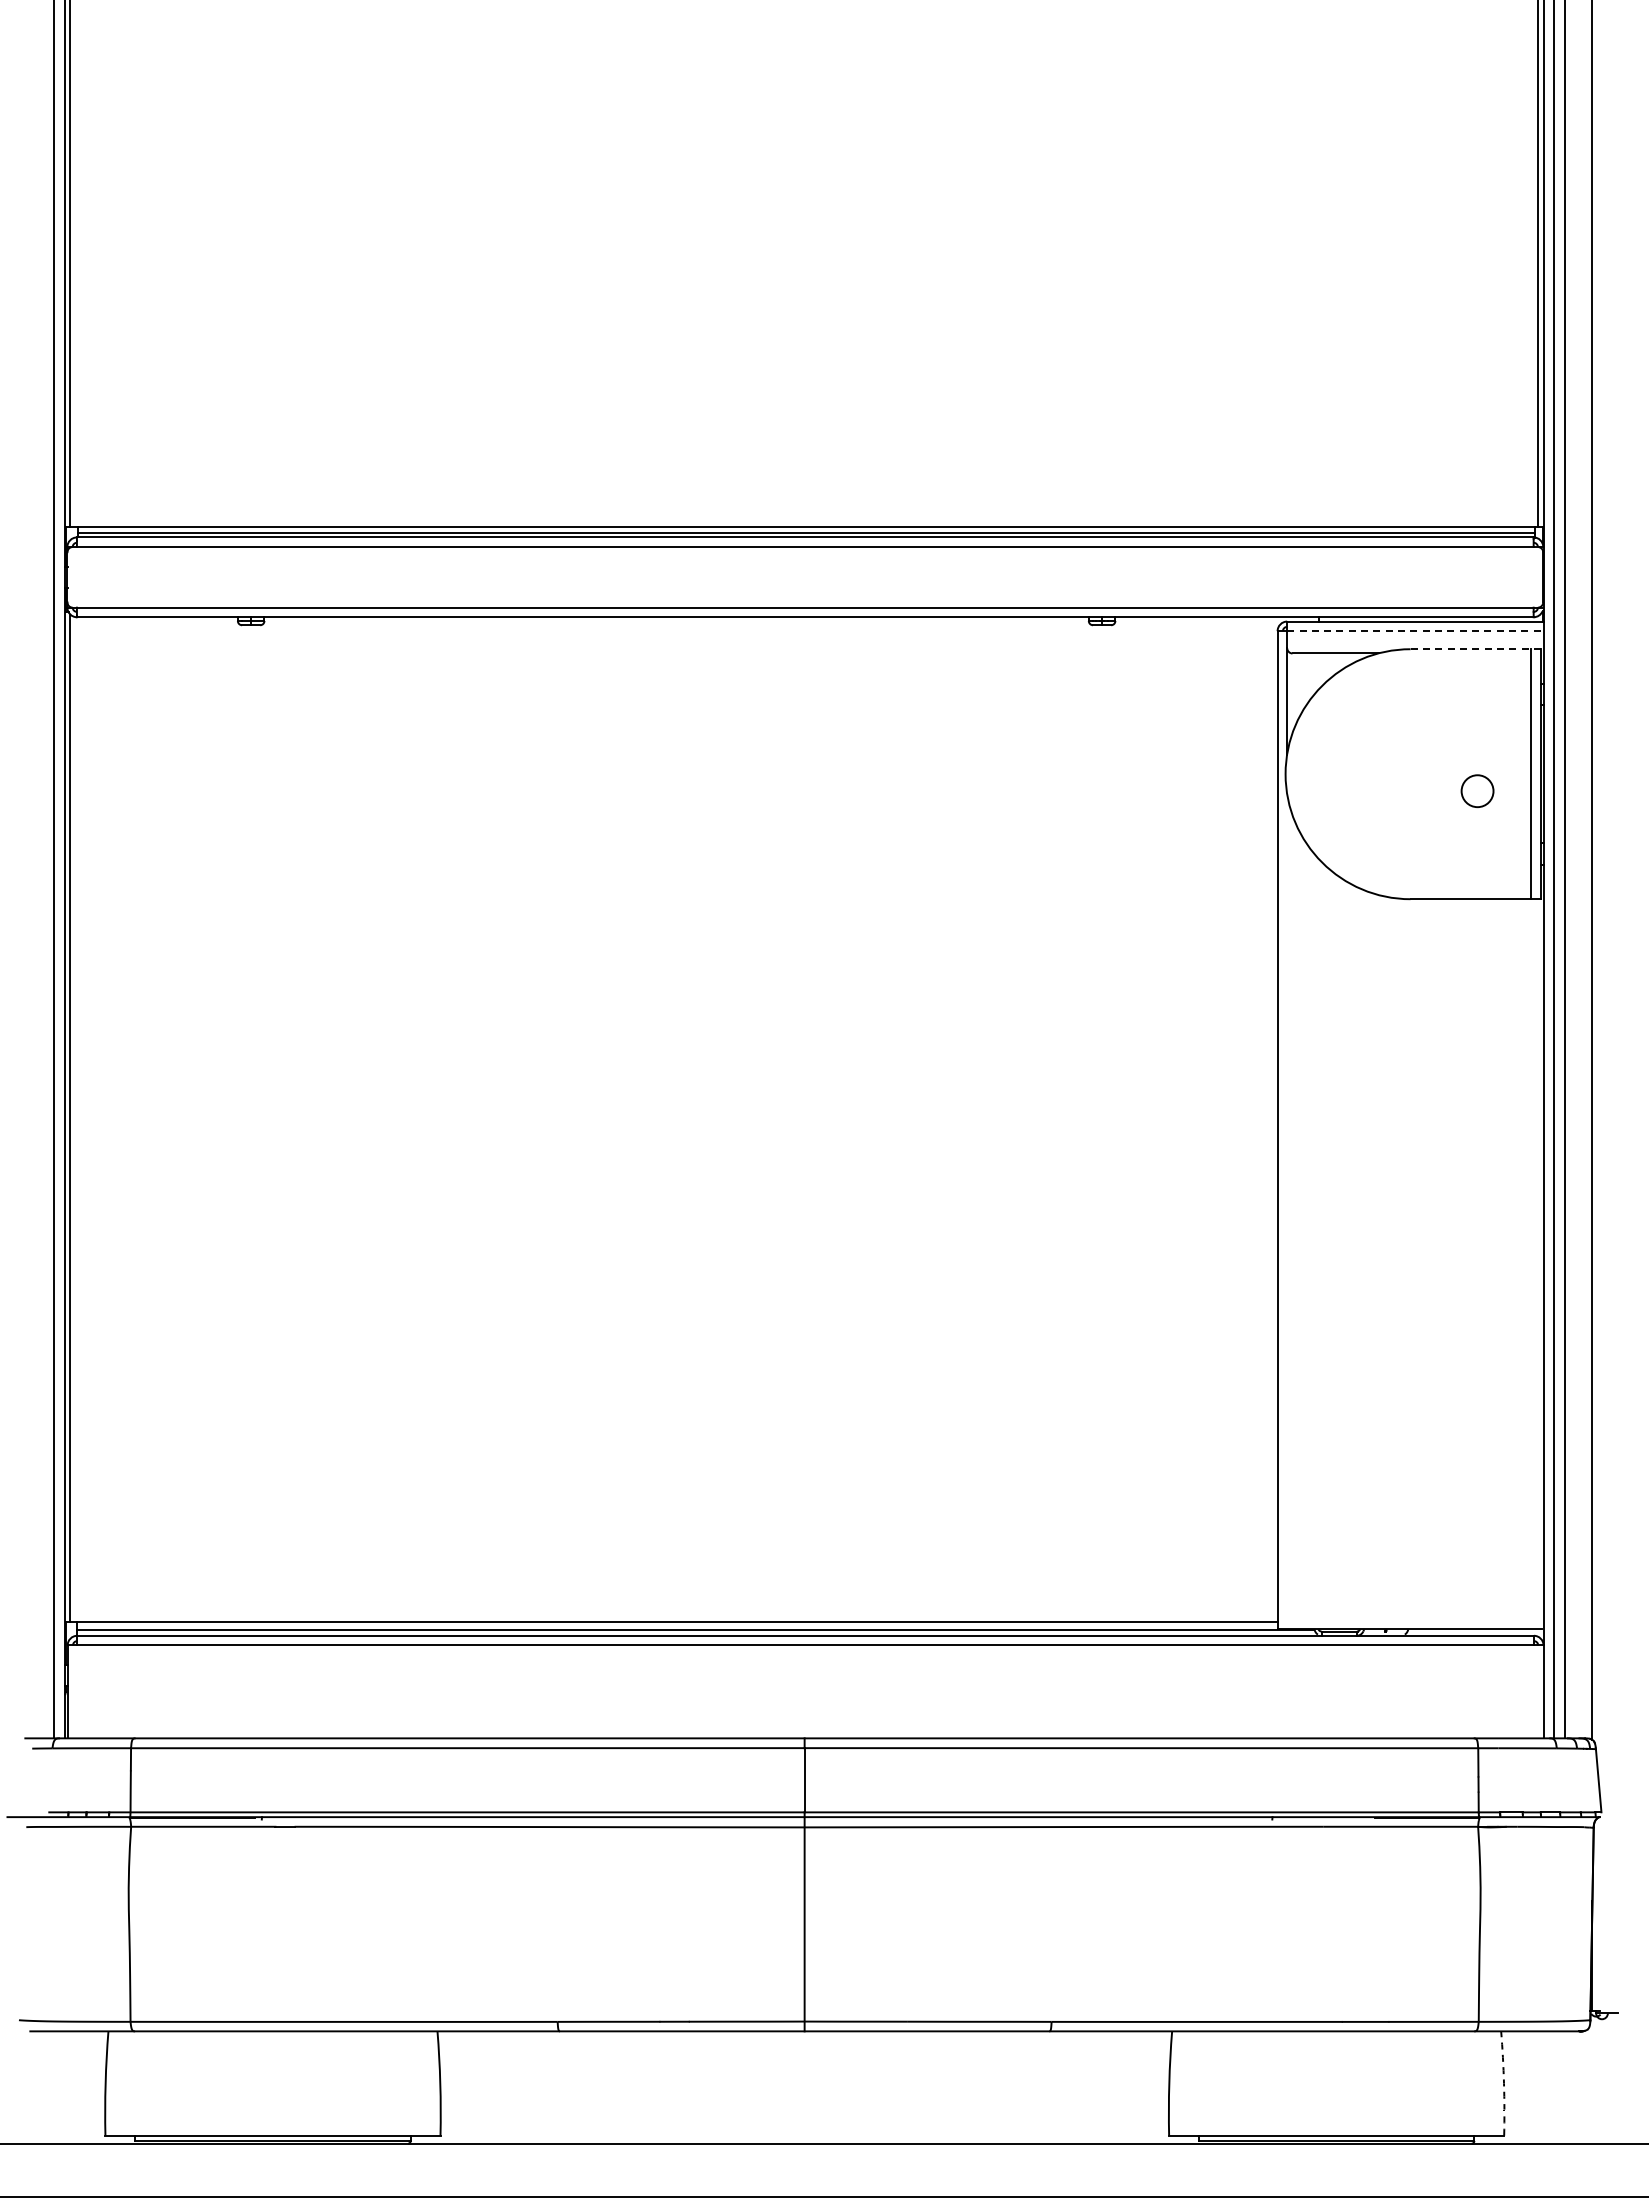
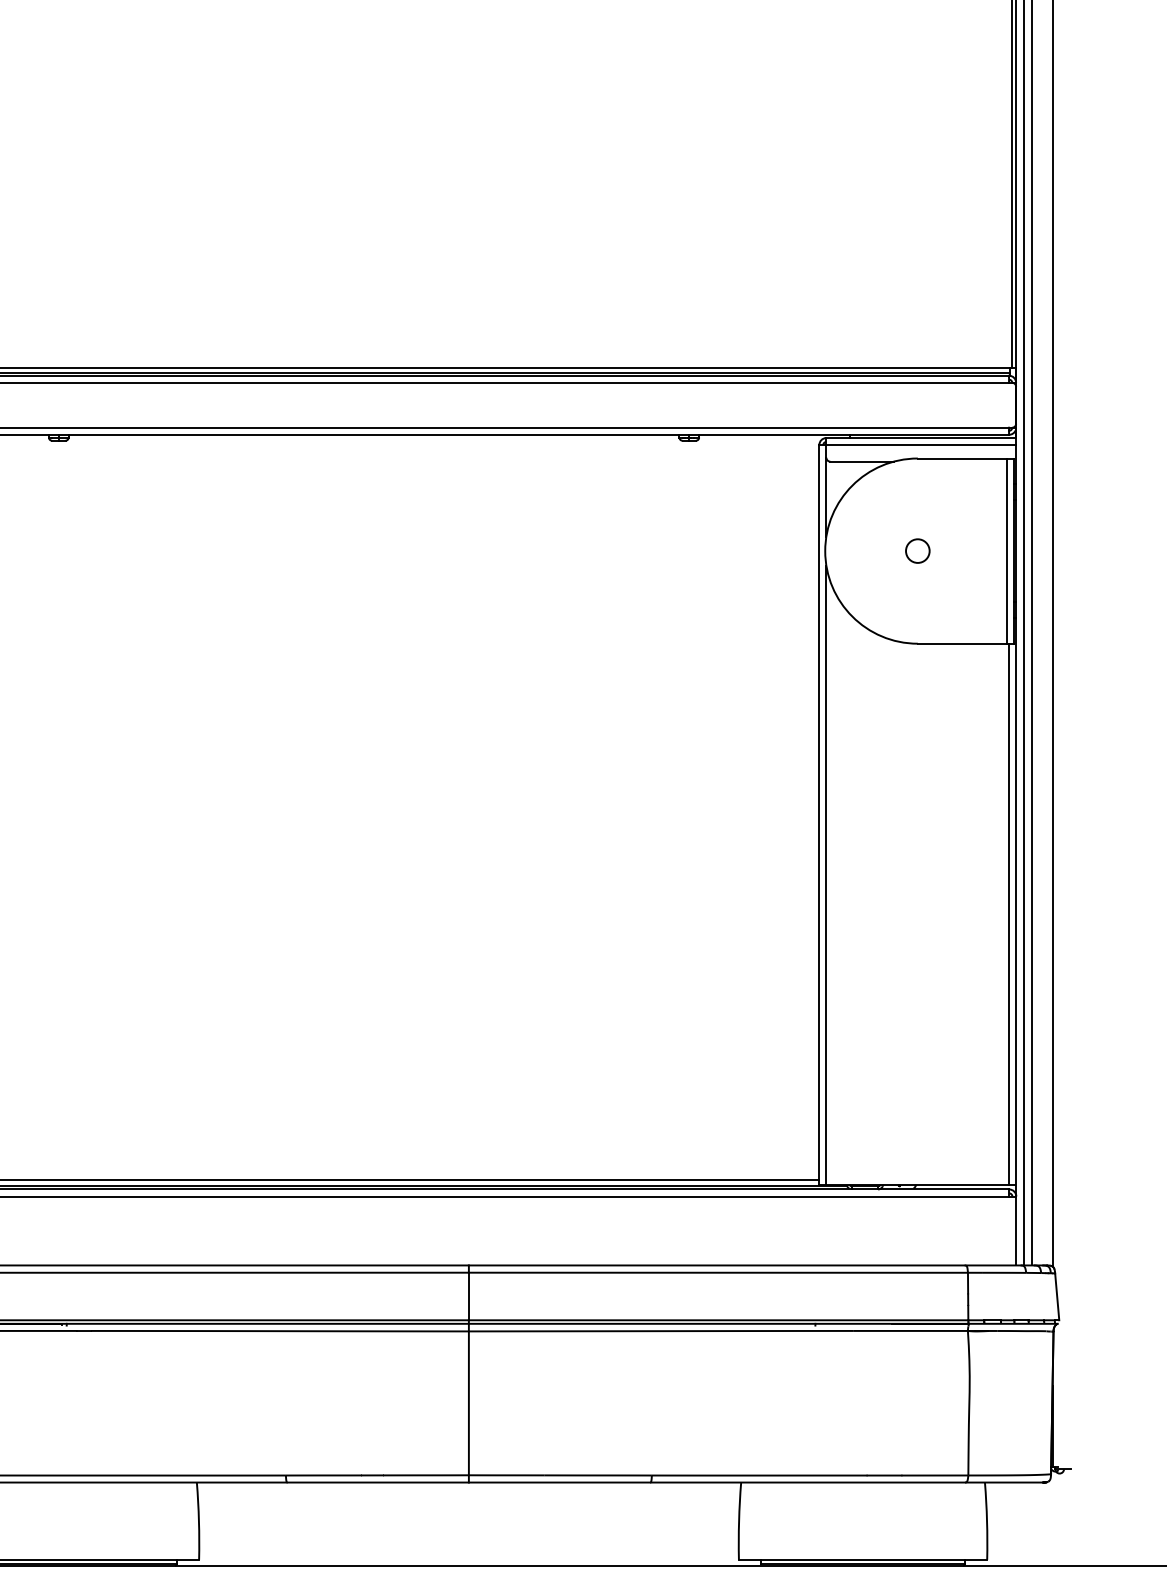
line: (1415, 631) -> (921, 445), dashed -> solid
line: (1475, 649) -> (965, 458), dashed -> solid
circle: (1477, 791) -> (917, 551), moved
line: (1287, 1211) -> (826, 875), added
line: (1533, 1264) -> (1008, 914), added
arc: (1504, 2083) -> (987, 1521), dashed -> solid

